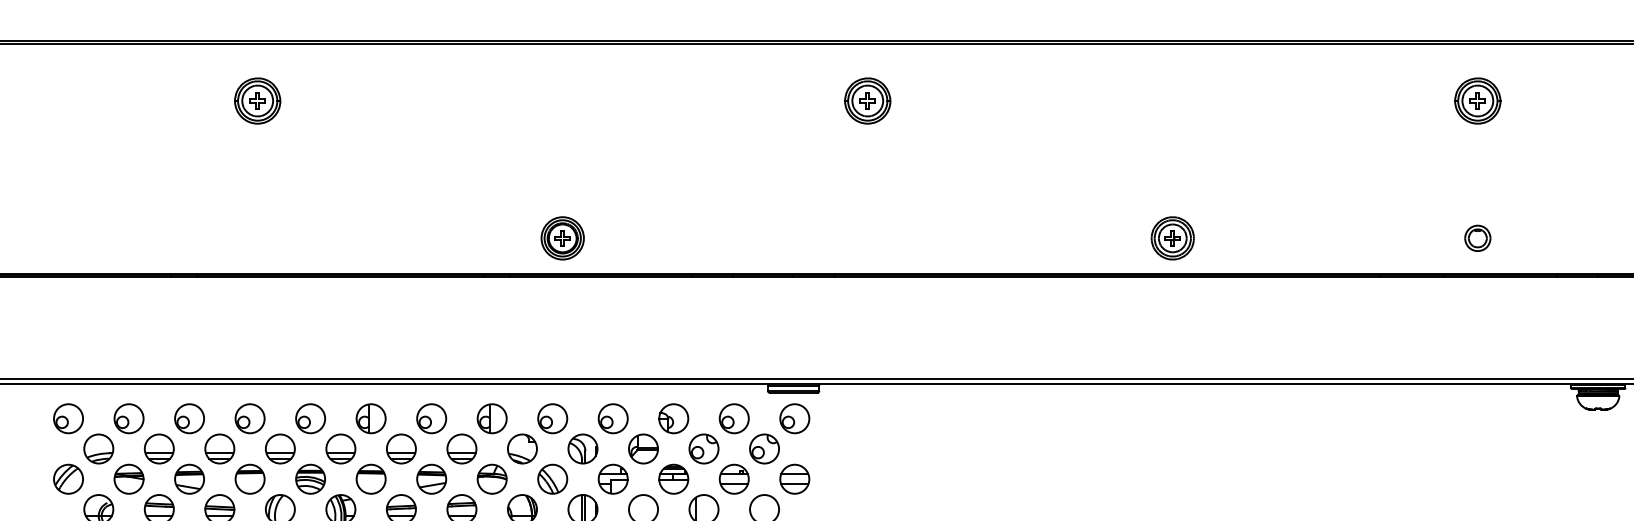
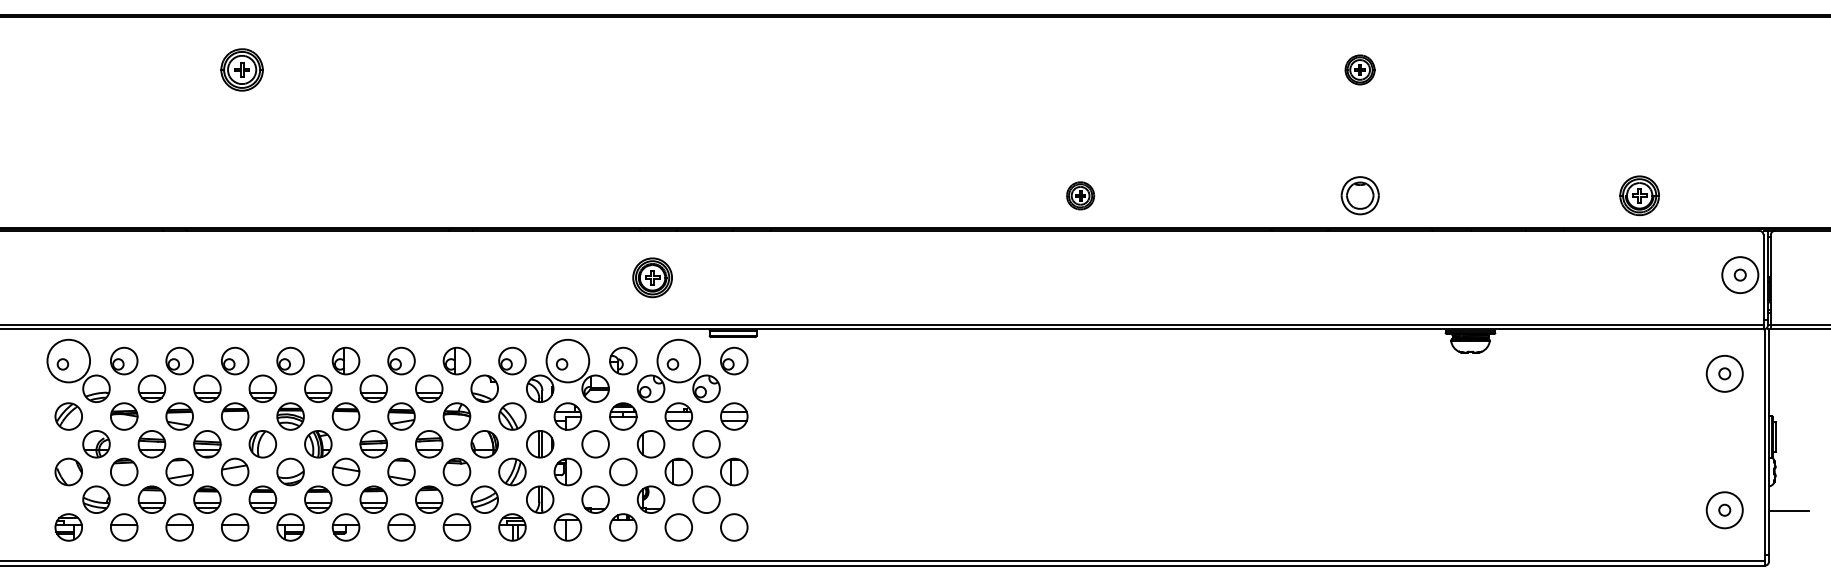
part: (867, 100) -> (800, 69), removed
part: (1477, 100) -> (1359, 69), size x0.7
part: (562, 238) -> (652, 277), moved
part: (1172, 238) -> (1080, 195), size x0.7
part: (1477, 238) -> (1359, 195), size x1.6
circle: (68, 418) -> (68, 360), size x1.6
circle: (612, 418) -> (567, 360), size x1.6
circle: (733, 418) -> (678, 360), size x1.6

